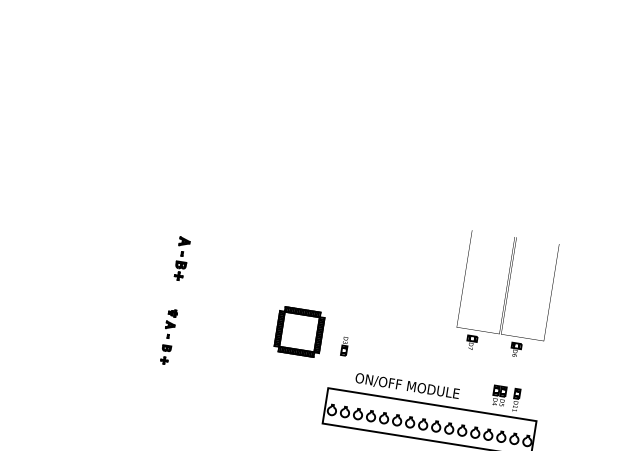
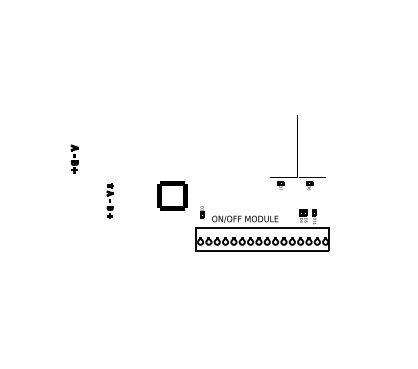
part: (181, 258) -> (74, 158), moved
part: (167, 335) -> (109, 200), moved
part: (345, 346) -> (202, 212), moved

